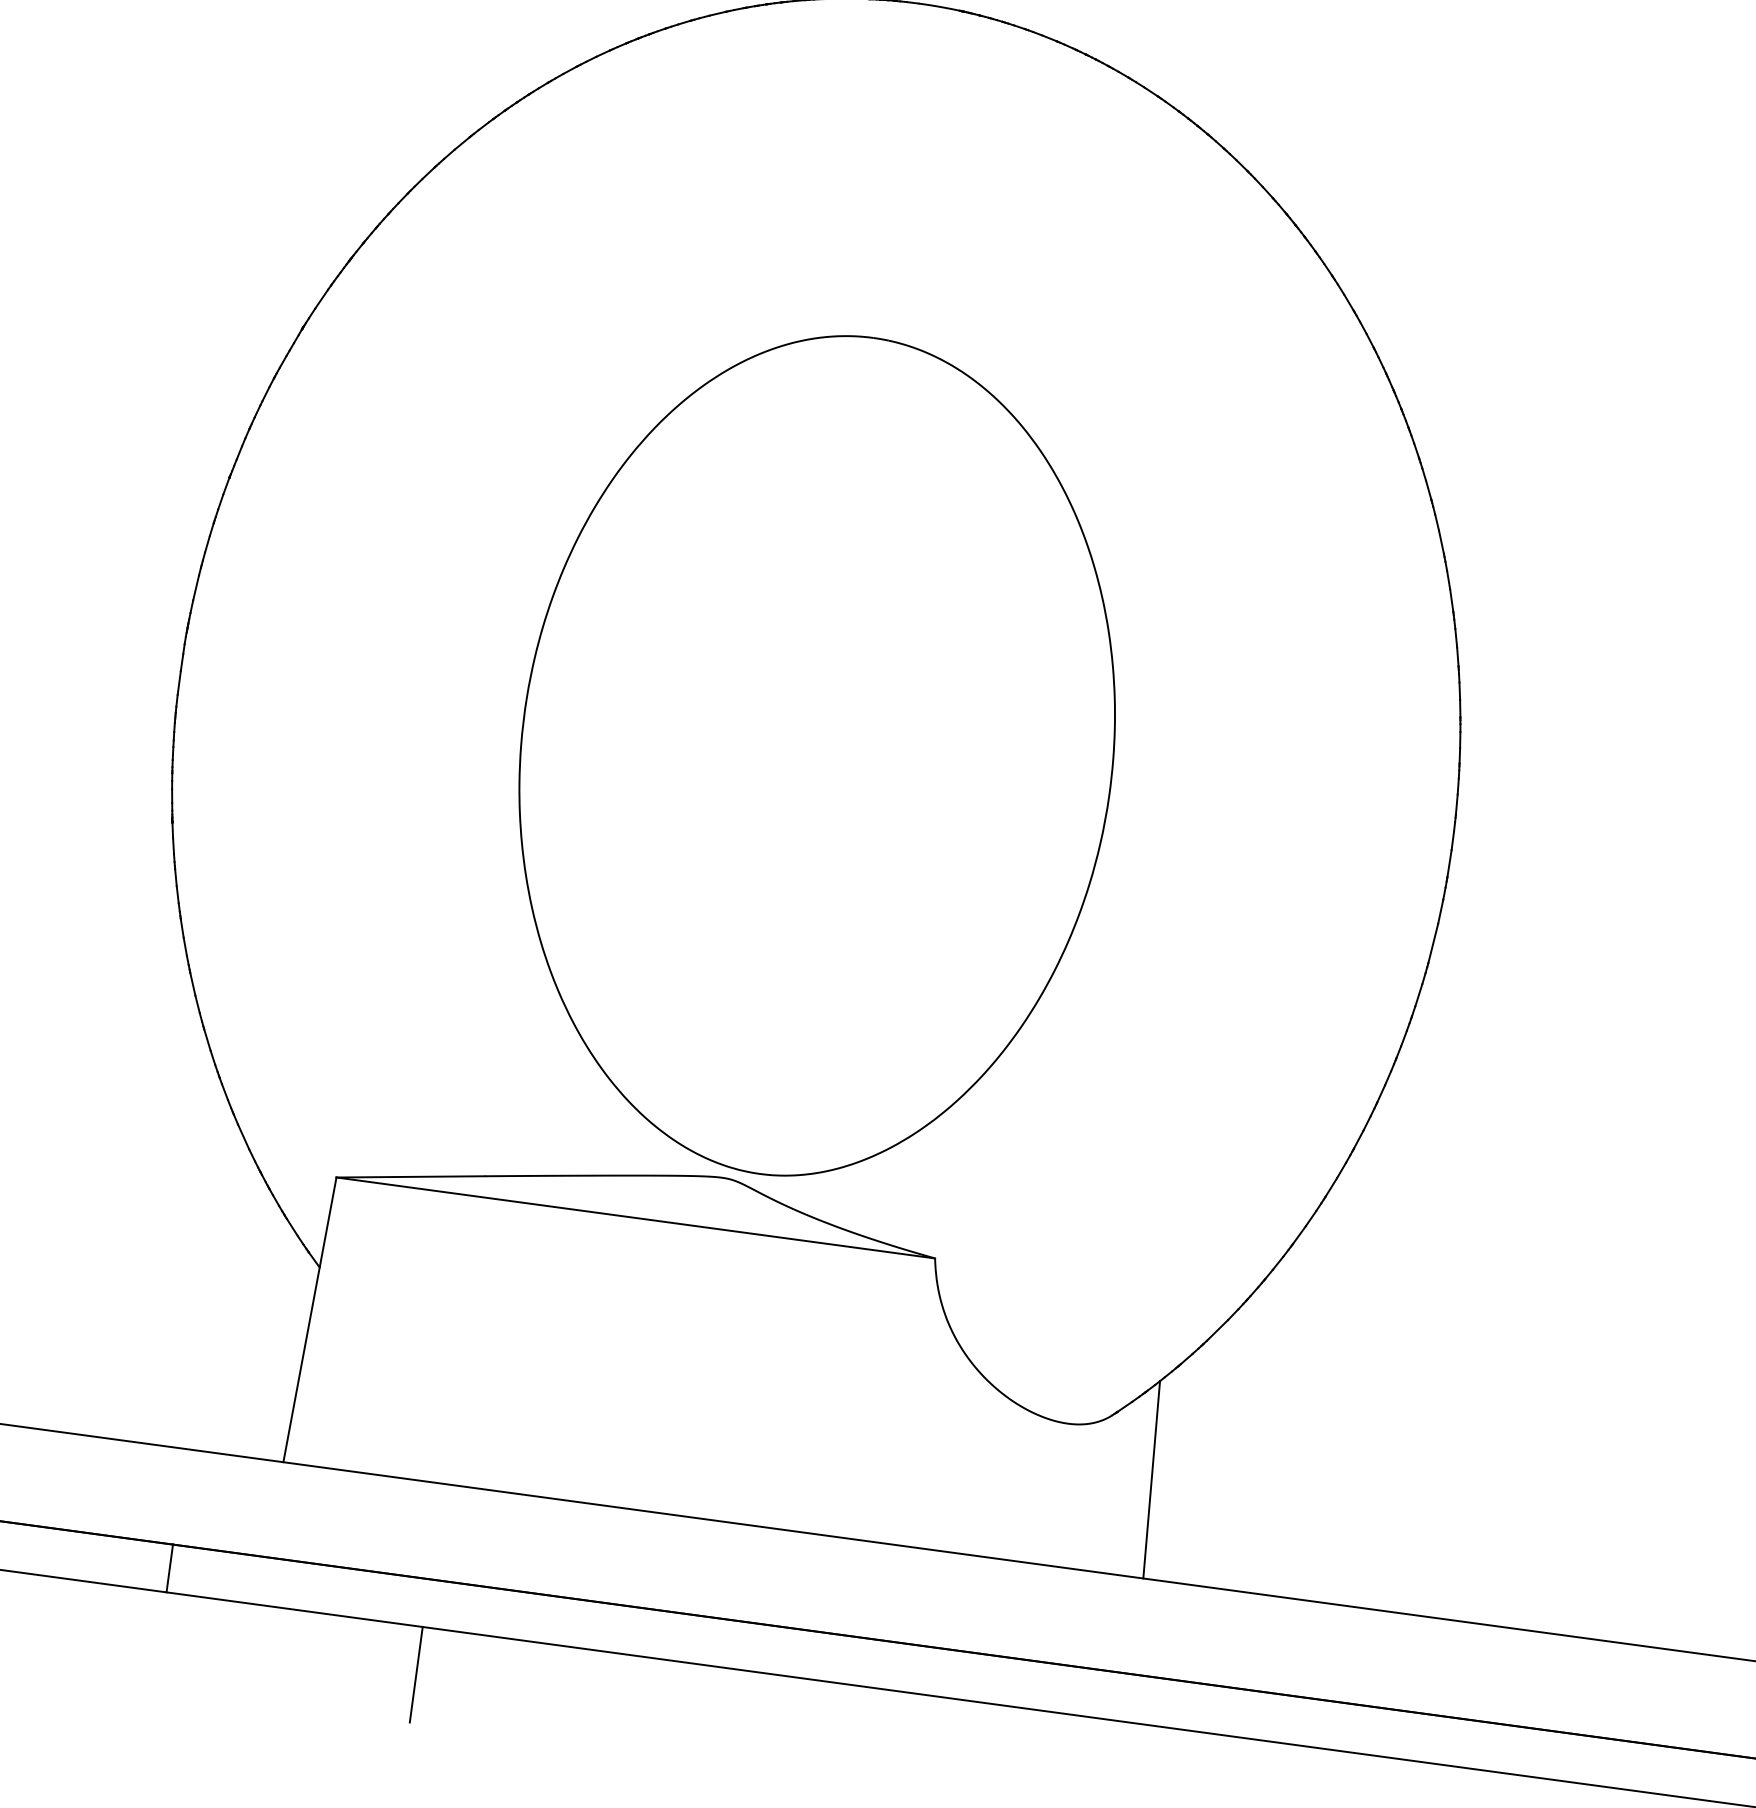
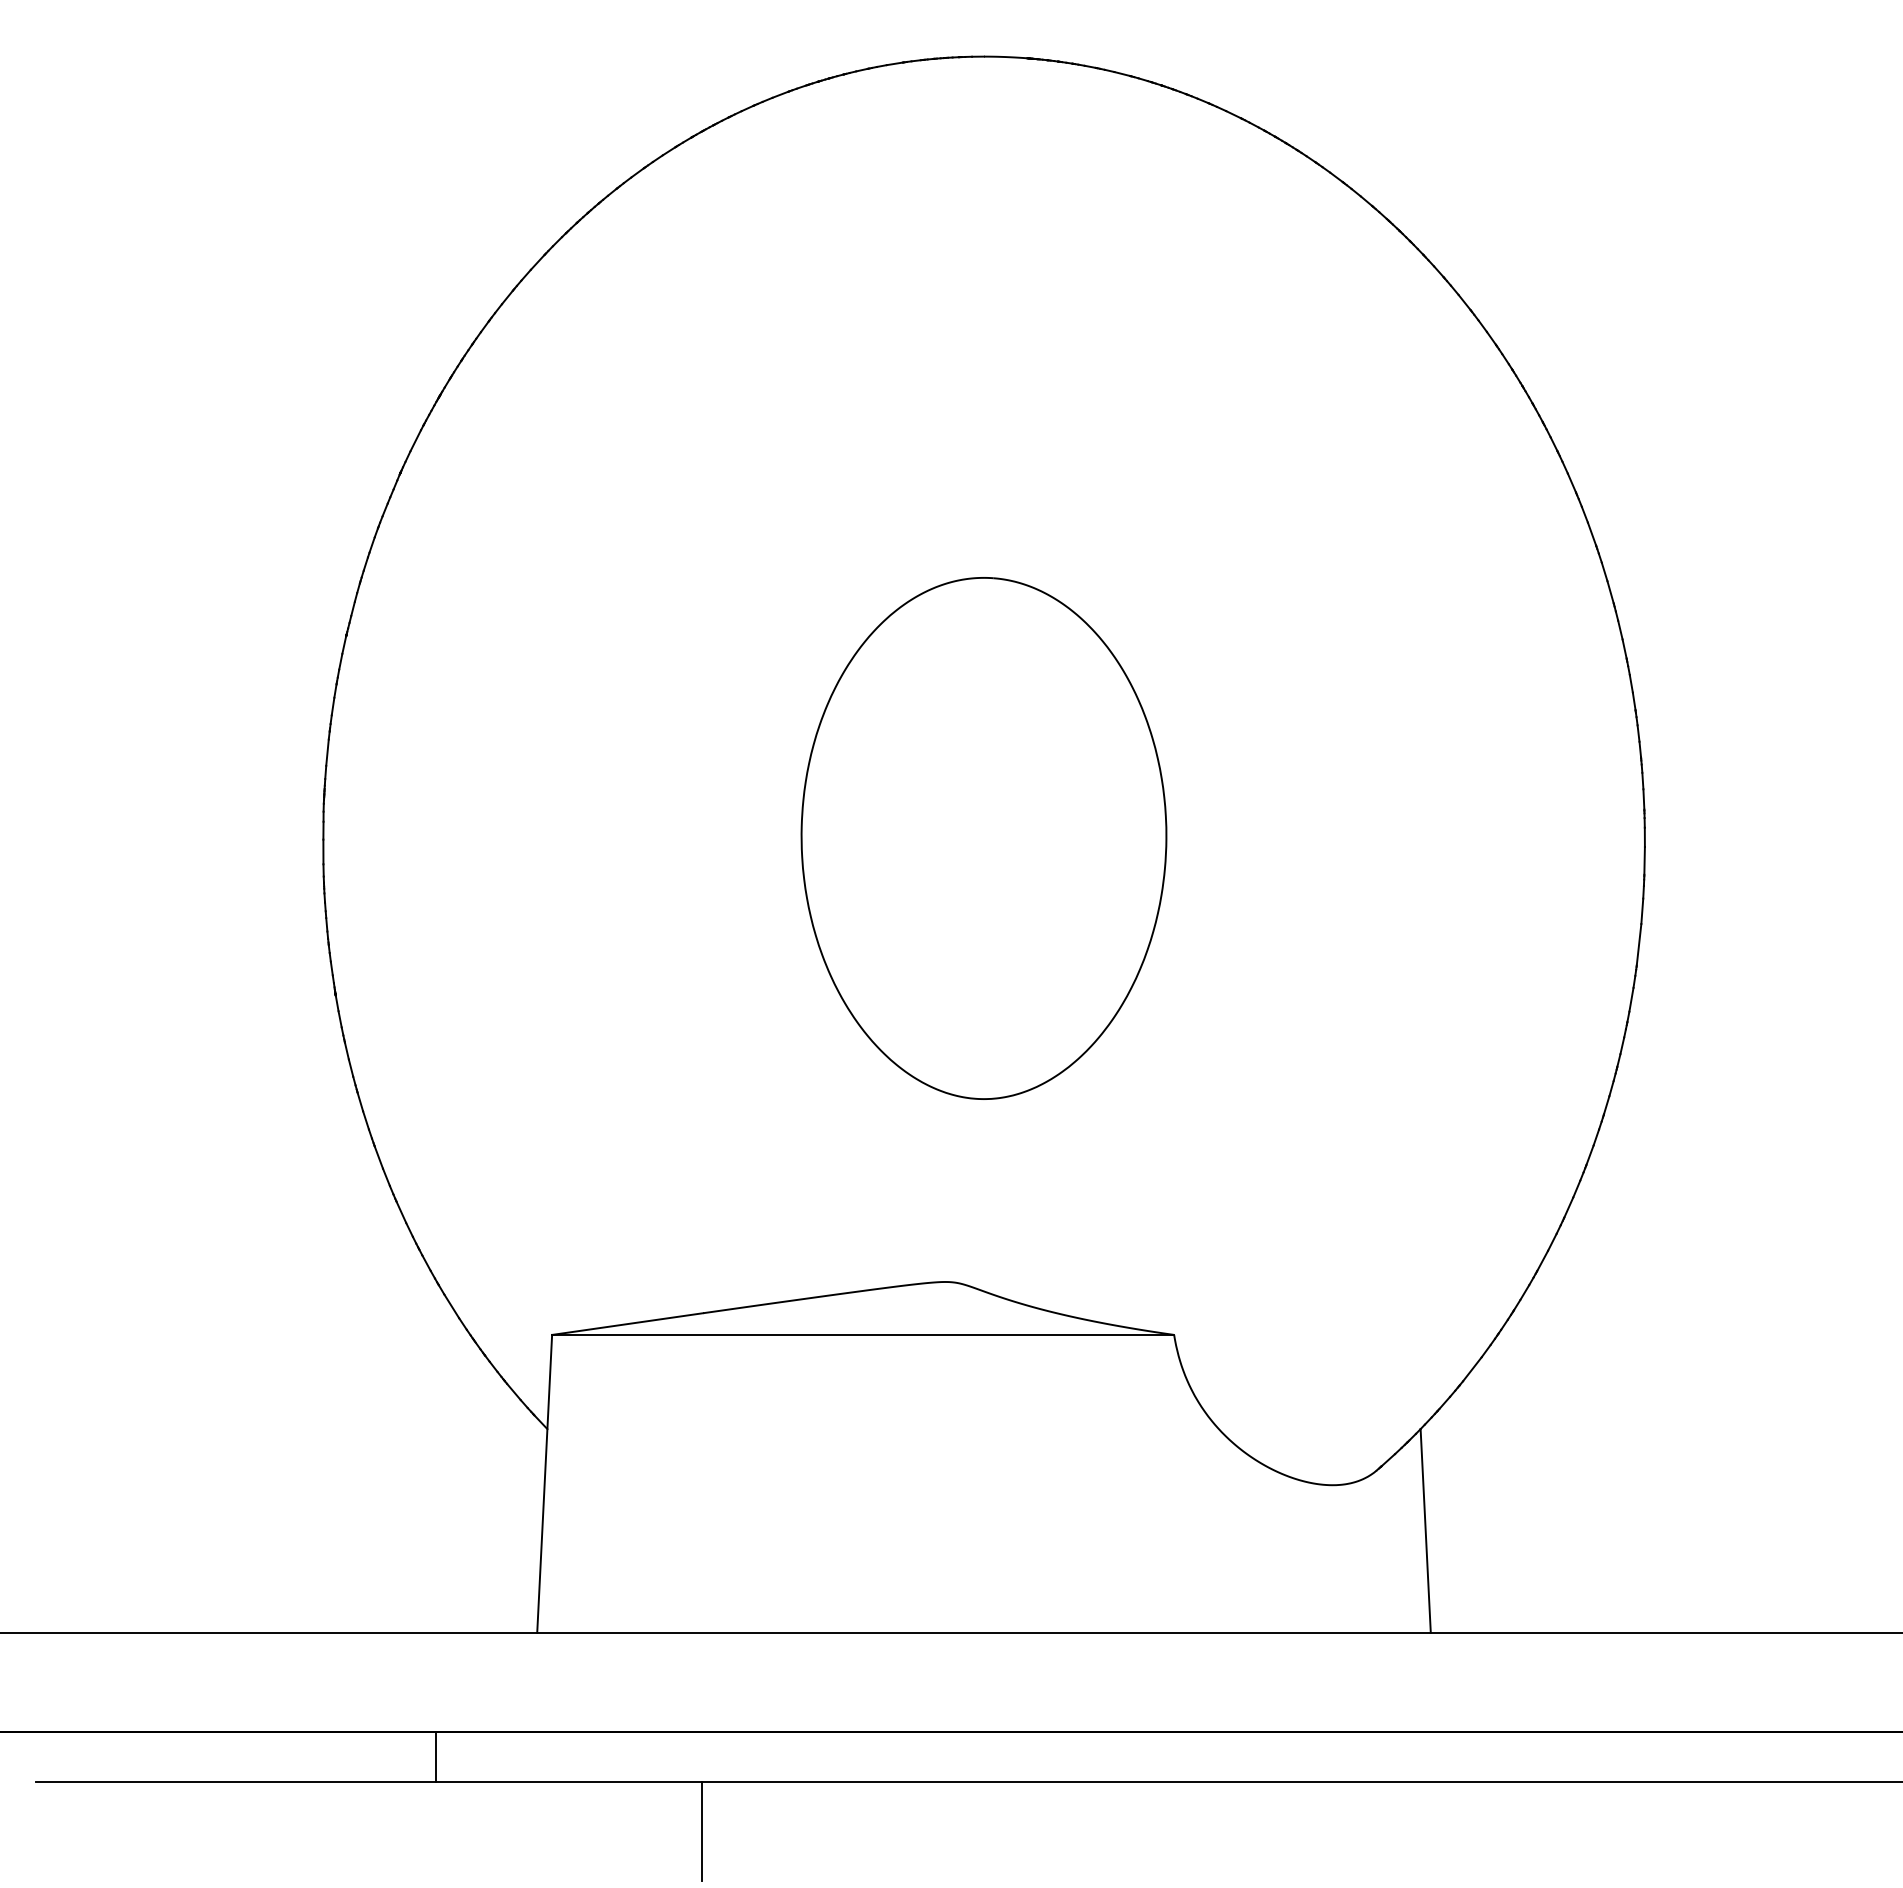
part: (816, 755) -> (983, 838), size x0.6

